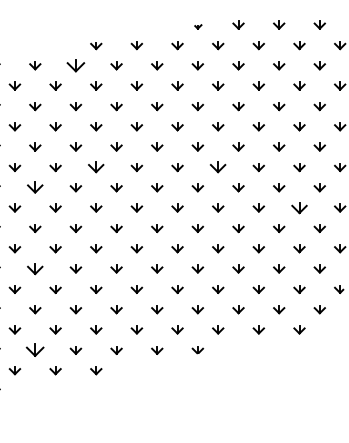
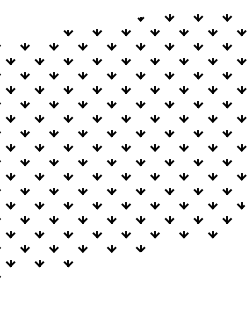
part: (75, 65) -> (53, 46), size x0.62
part: (96, 167) -> (68, 119), size x0.71
part: (218, 167) -> (155, 119), size x0.71
part: (35, 187) -> (25, 133), size x0.71
part: (299, 207) -> (212, 147), size x0.71
part: (35, 268) -> (25, 190), size x0.71
part: (35, 350) -> (25, 249), size x0.62

